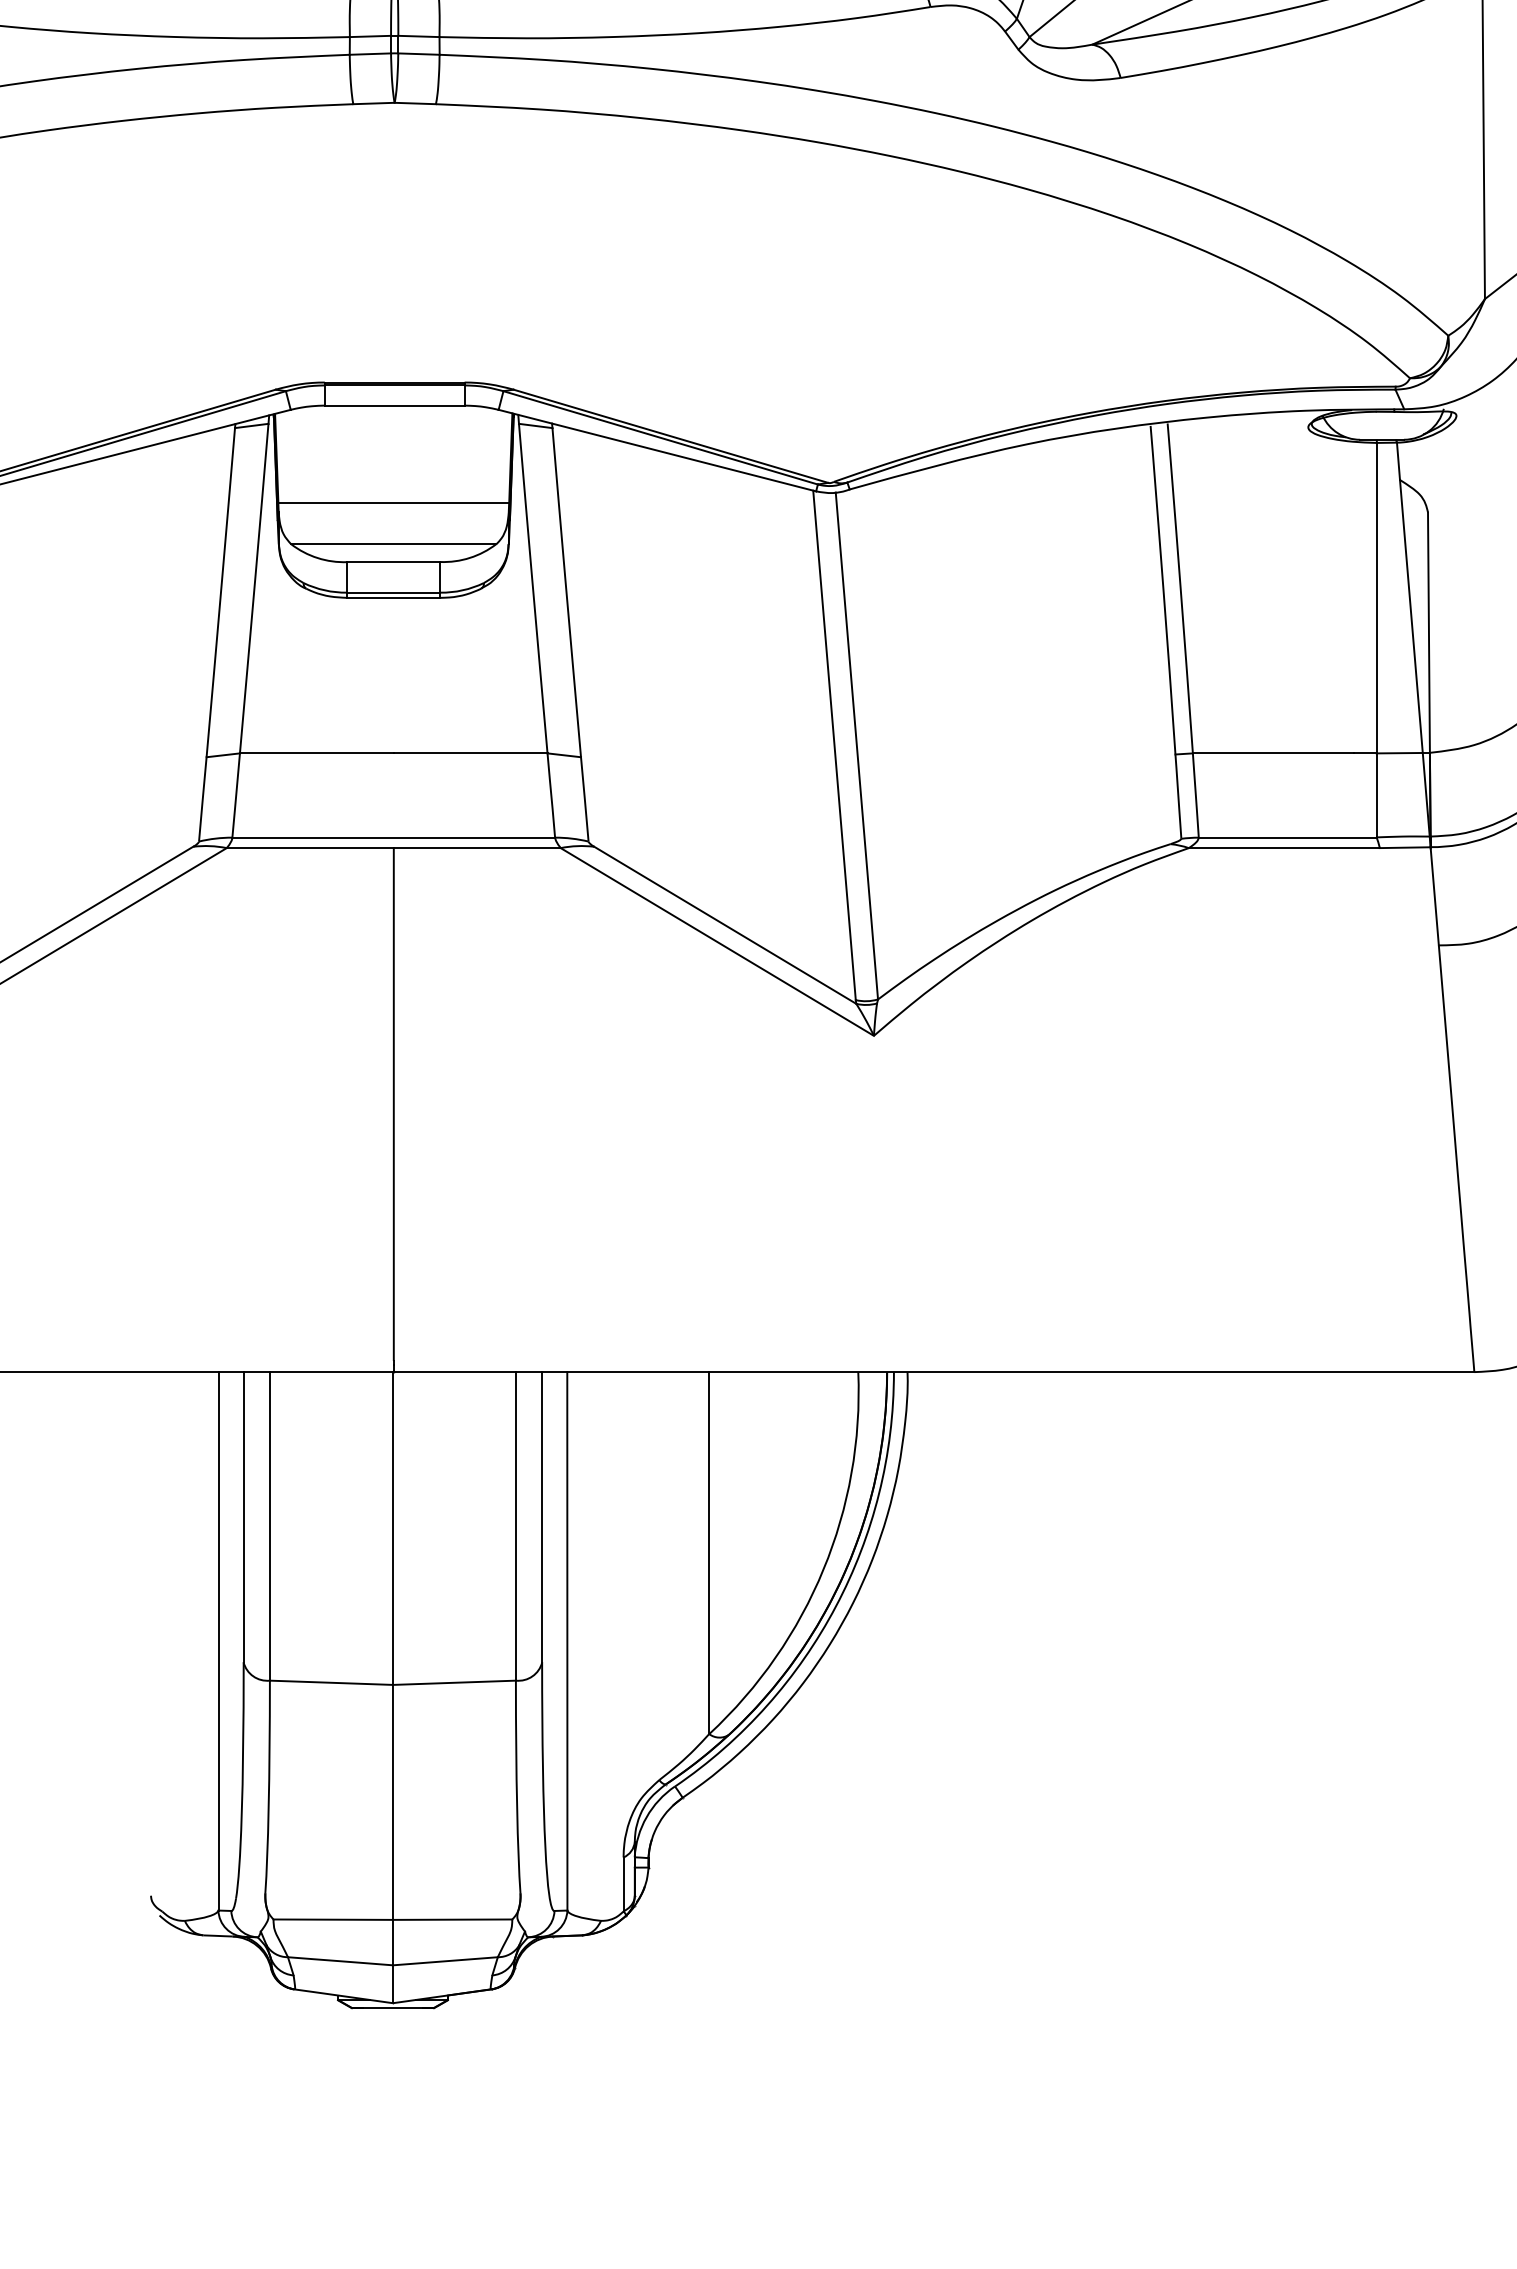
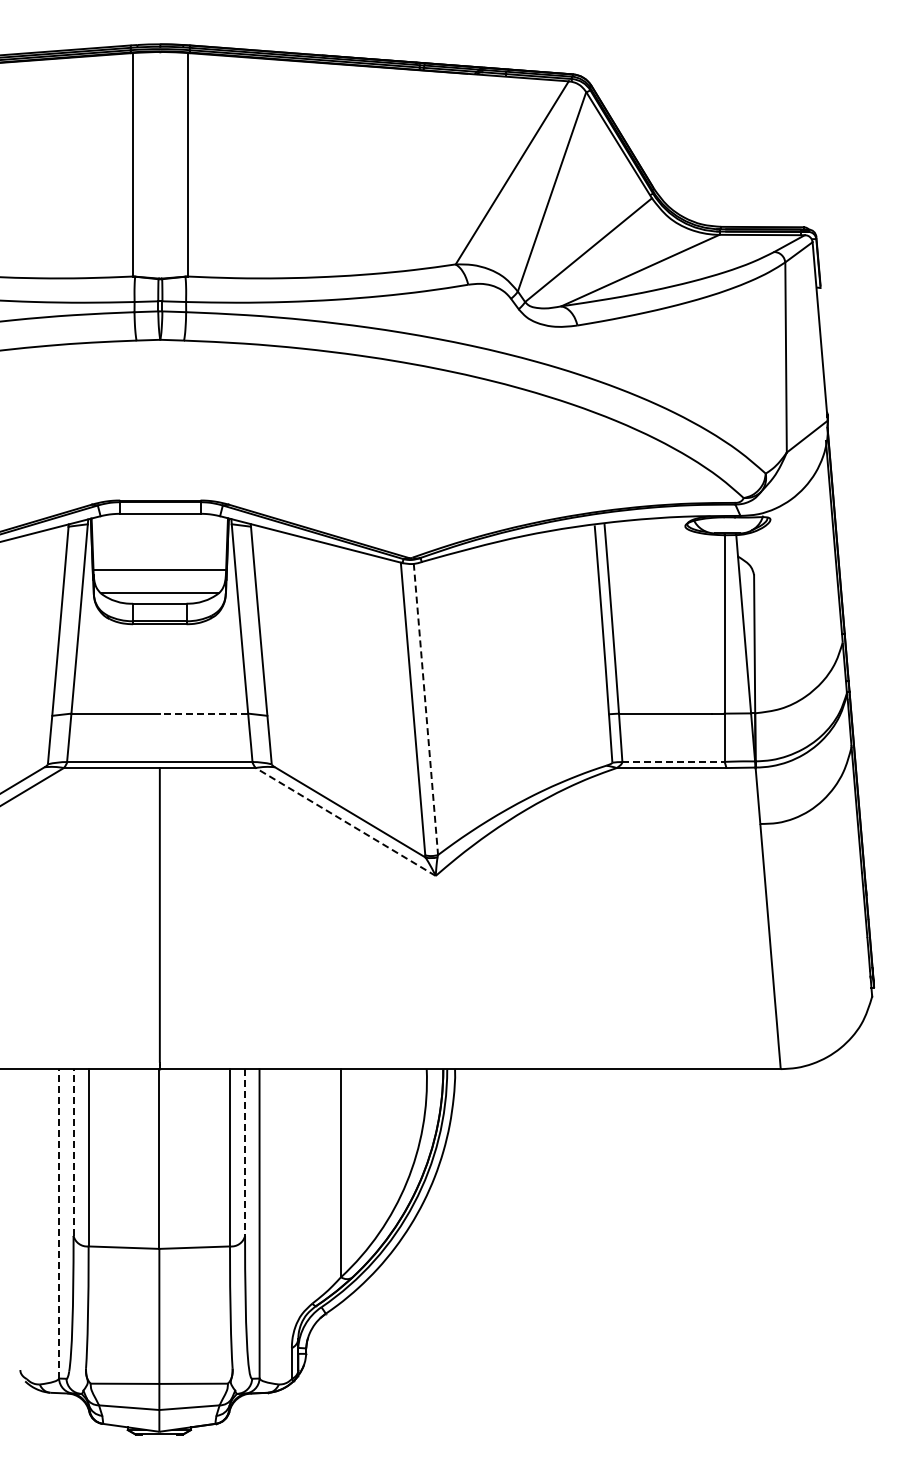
line: (856, 746) -> (425, 709), solid -> dashed
line: (469, 753) -> (203, 713), solid -> dashed
line: (1287, 836) -> (673, 761), solid -> dashed
line: (716, 941) -> (345, 821), solid -> dashed
line: (243, 1517) -> (73, 1152), solid -> dashed
line: (542, 1518) -> (245, 1153), solid -> dashed
line: (219, 1640) -> (59, 1223), solid -> dashed

